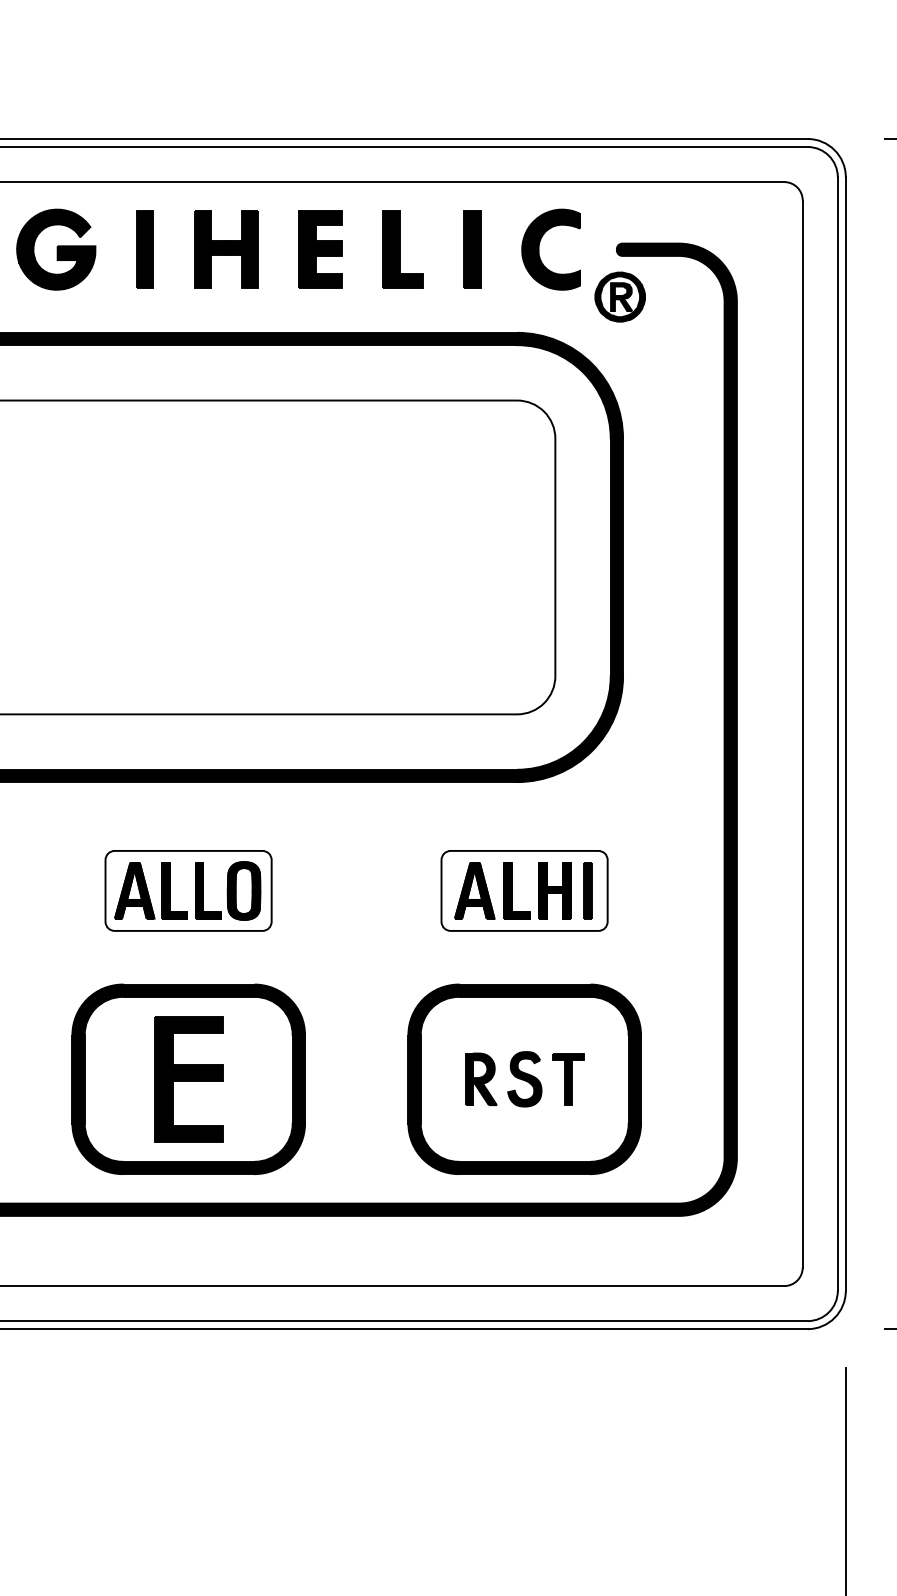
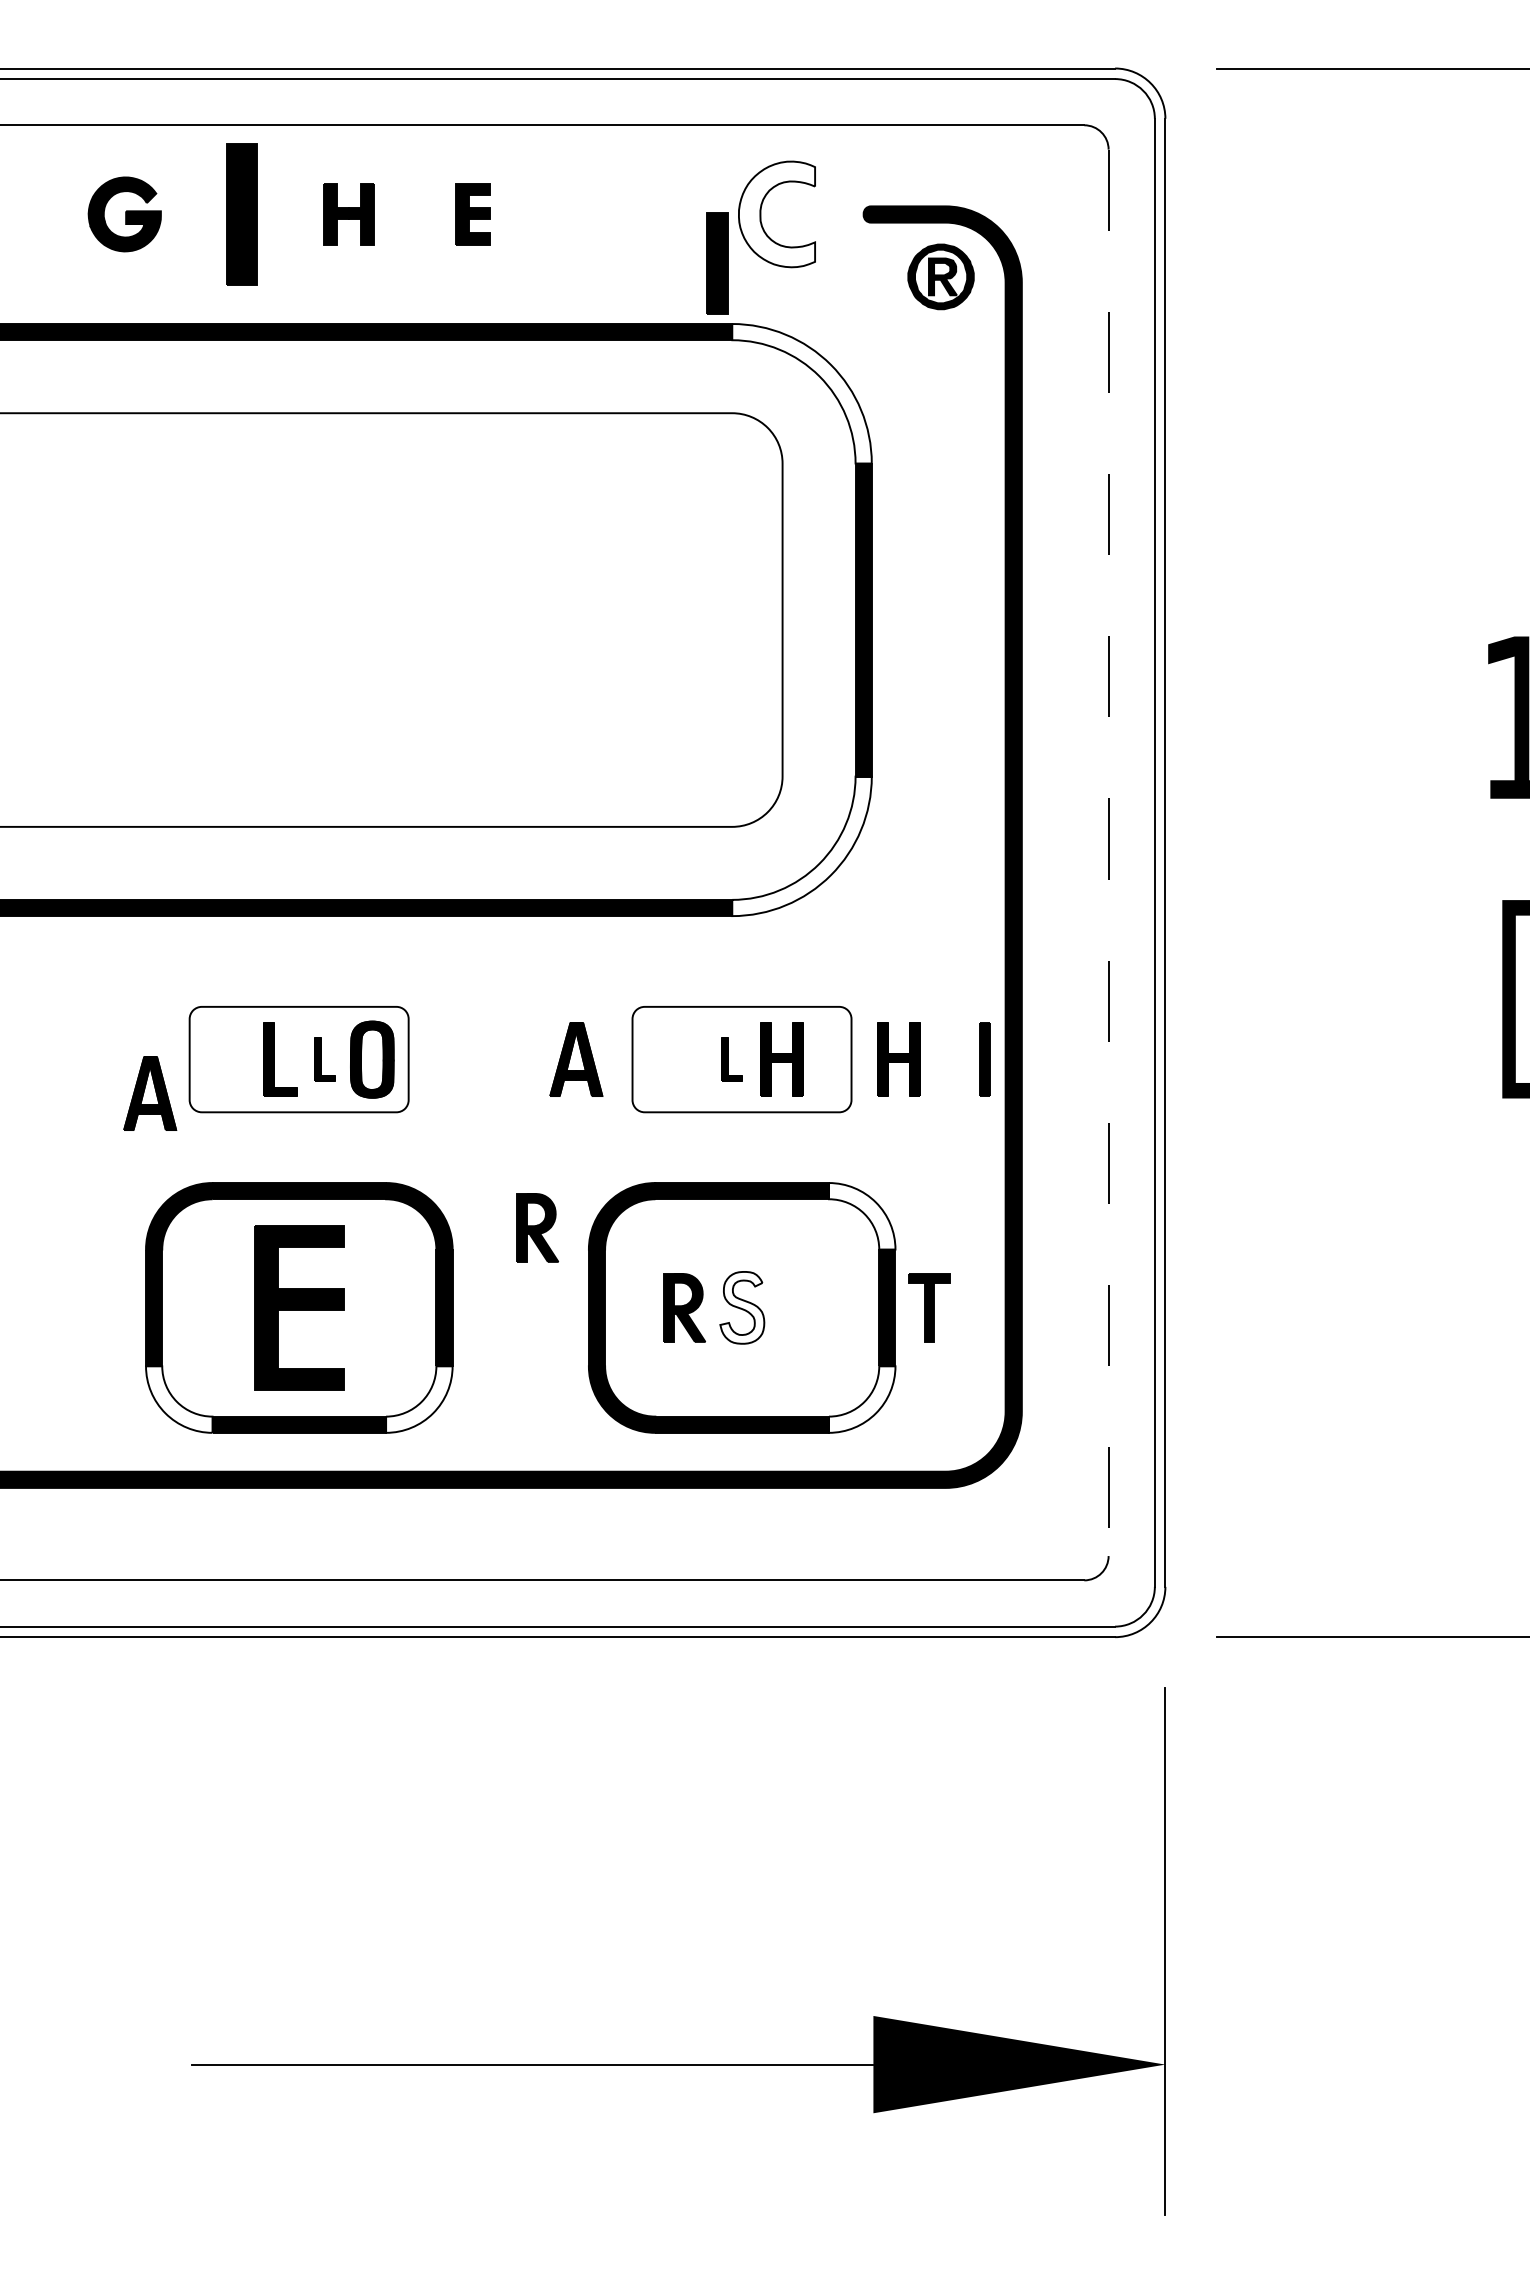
part: (56, 249) -> (124, 214), size x0.7
part: (144, 249) -> (241, 214), size x1.4
part: (226, 249) -> (349, 214), size x0.6
part: (320, 249) -> (472, 214), size x0.6
part: (402, 249) -> (581, 214), removed
part: (472, 249) -> (717, 263), moved
fill: (550, 249) -> (776, 214), removed
part: (619, 296) -> (940, 276), moved
fill: (569, 385) -> (801, 393), removed
fill: (569, 729) -> (801, 846), removed
line: (802, 734) -> (1108, 853), solid -> dashed
part: (134, 890) -> (150, 1093), moved
part: (208, 890) -> (325, 1059), size x0.6
part: (474, 890) -> (576, 1059), moved
part: (516, 890) -> (731, 1059), size x0.6
part: (587, 890) -> (984, 1059), moved
part: (643, 890) -> (898, 1059), added
fill: (615, 1009) -> (861, 1216), removed
part: (369, 1018) -> (537, 1227), added
fill: (524, 1079) -> (742, 1307), removed
part: (568, 1079) -> (929, 1307), moved
fill: (97, 1148) -> (179, 1399), removed
fill: (279, 1148) -> (419, 1399), removed
fill: (615, 1148) -> (861, 1399), removed

